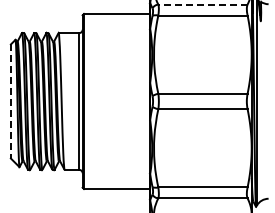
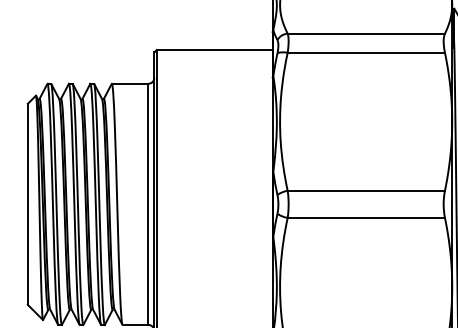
line: (202, 4) -> (365, 33), dashed -> solid
line: (10, 101) -> (27, 204), dashed -> solid

